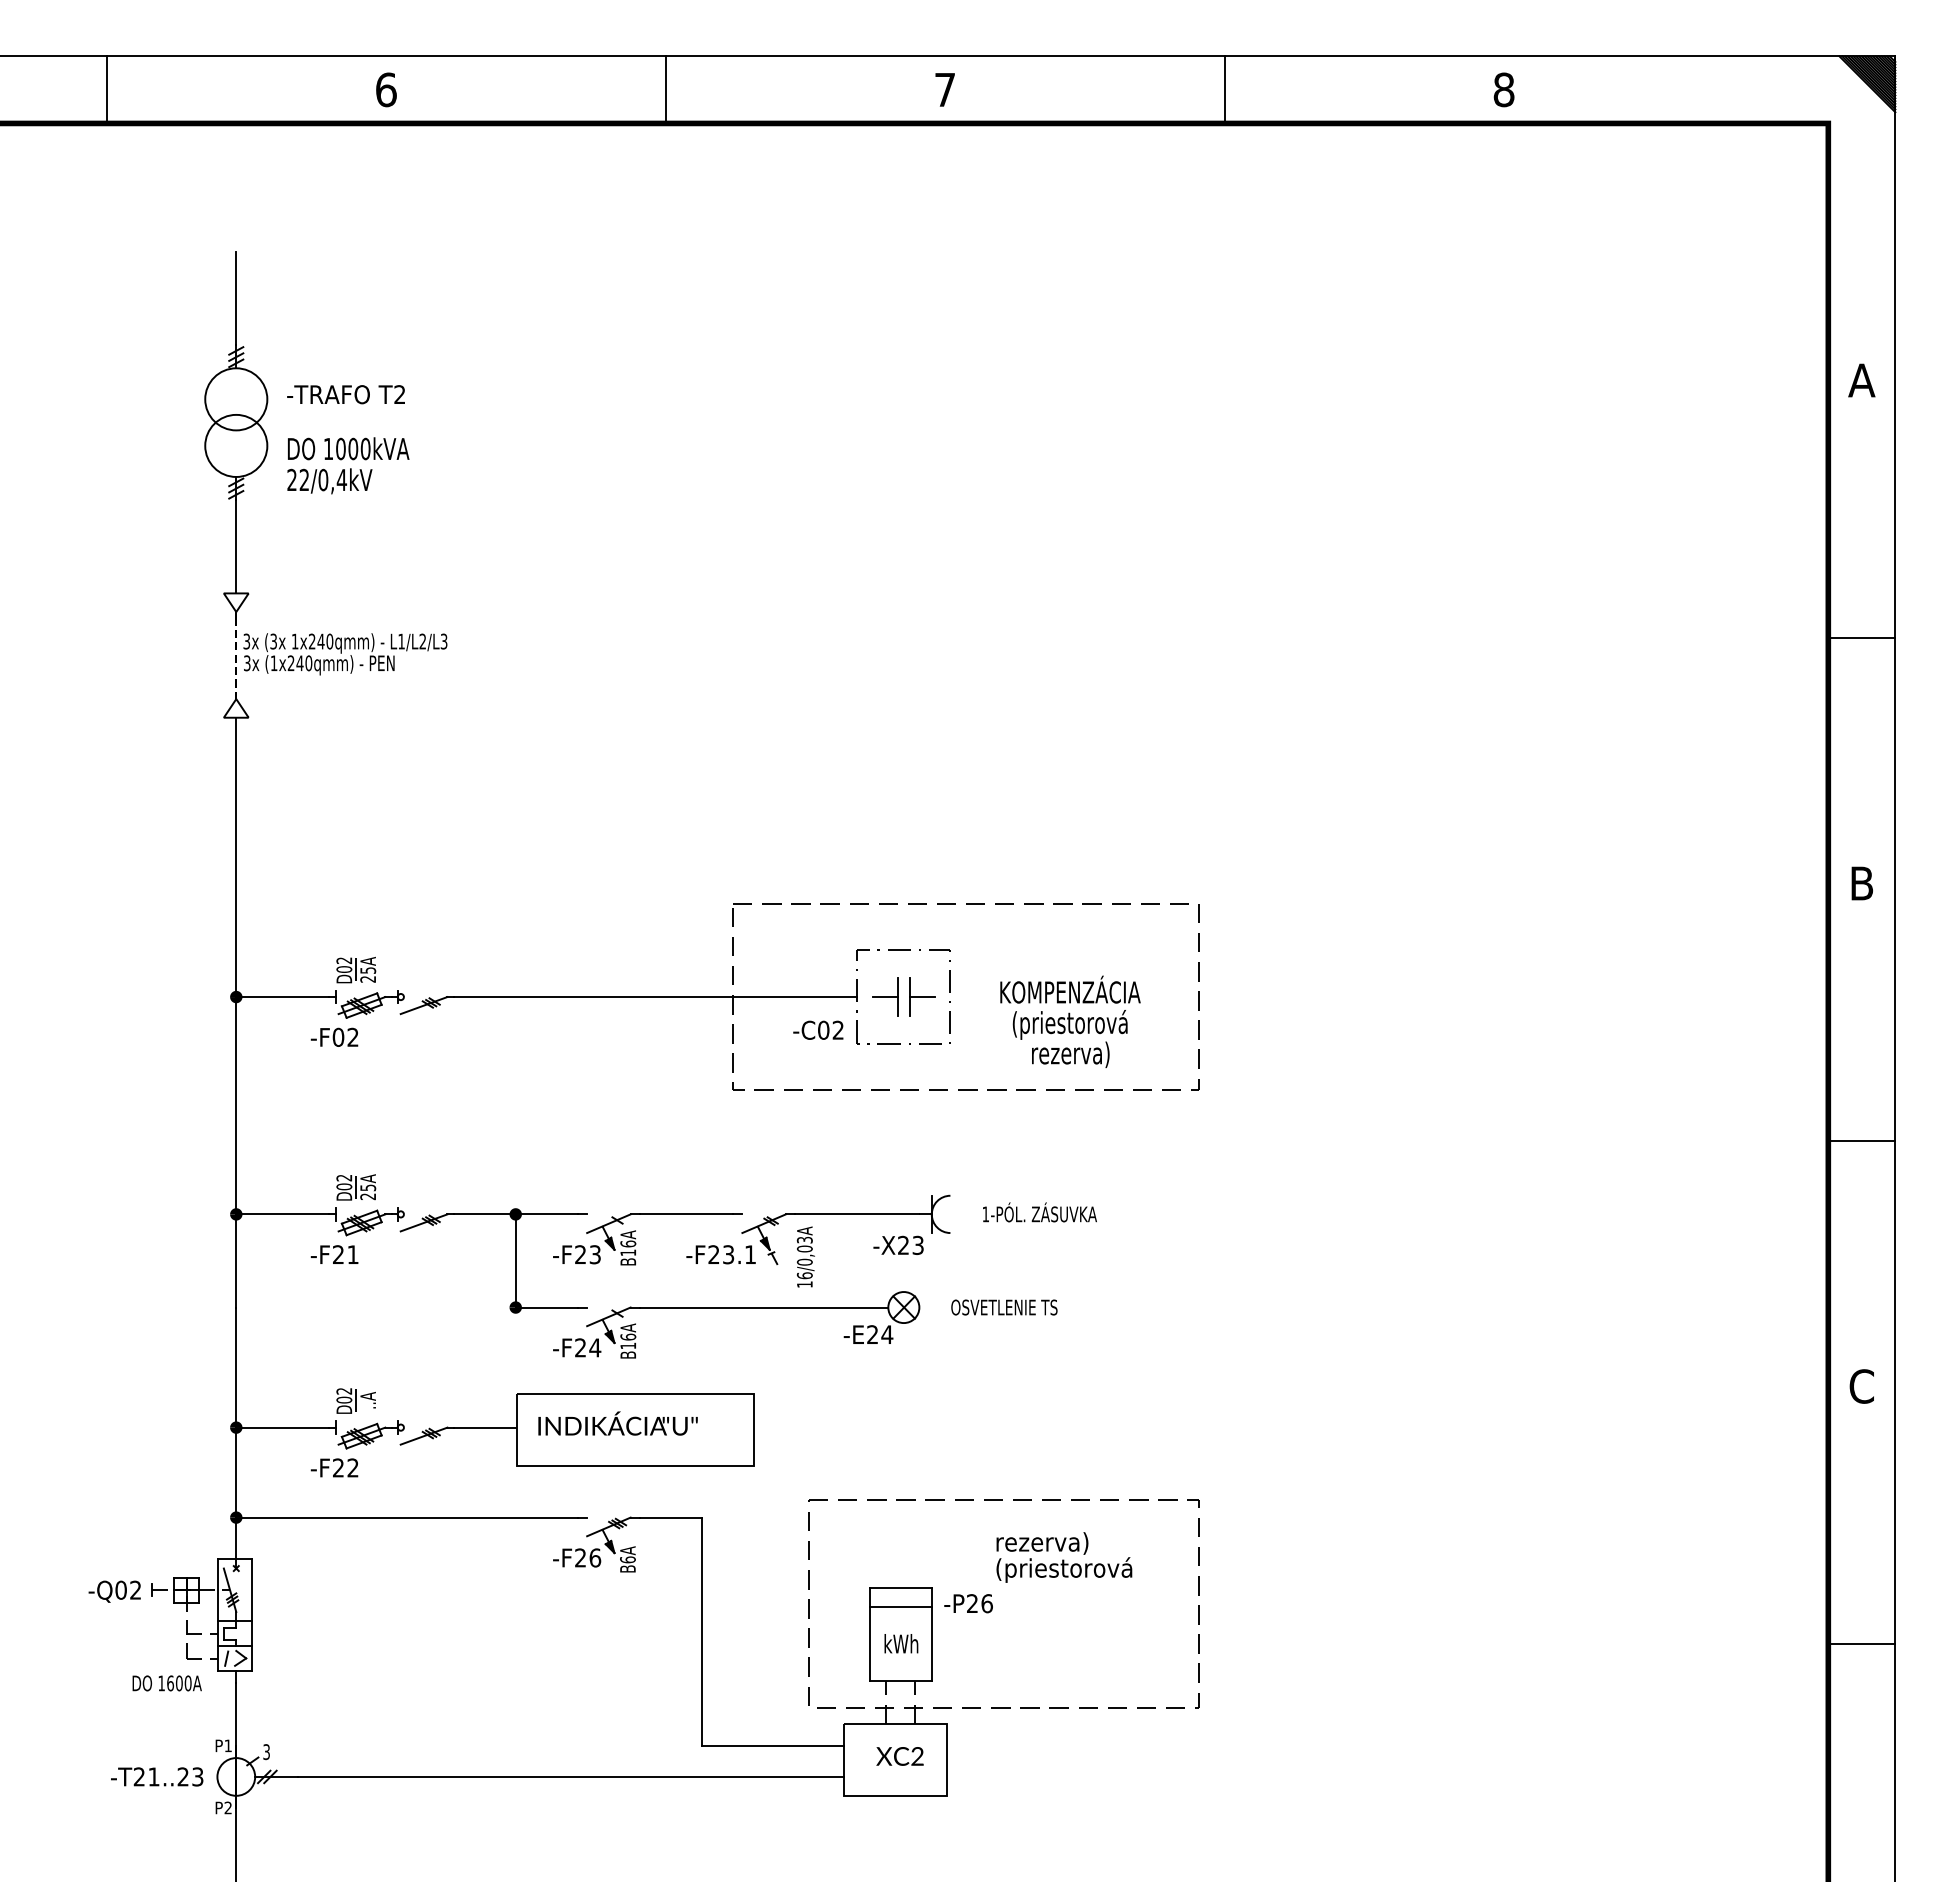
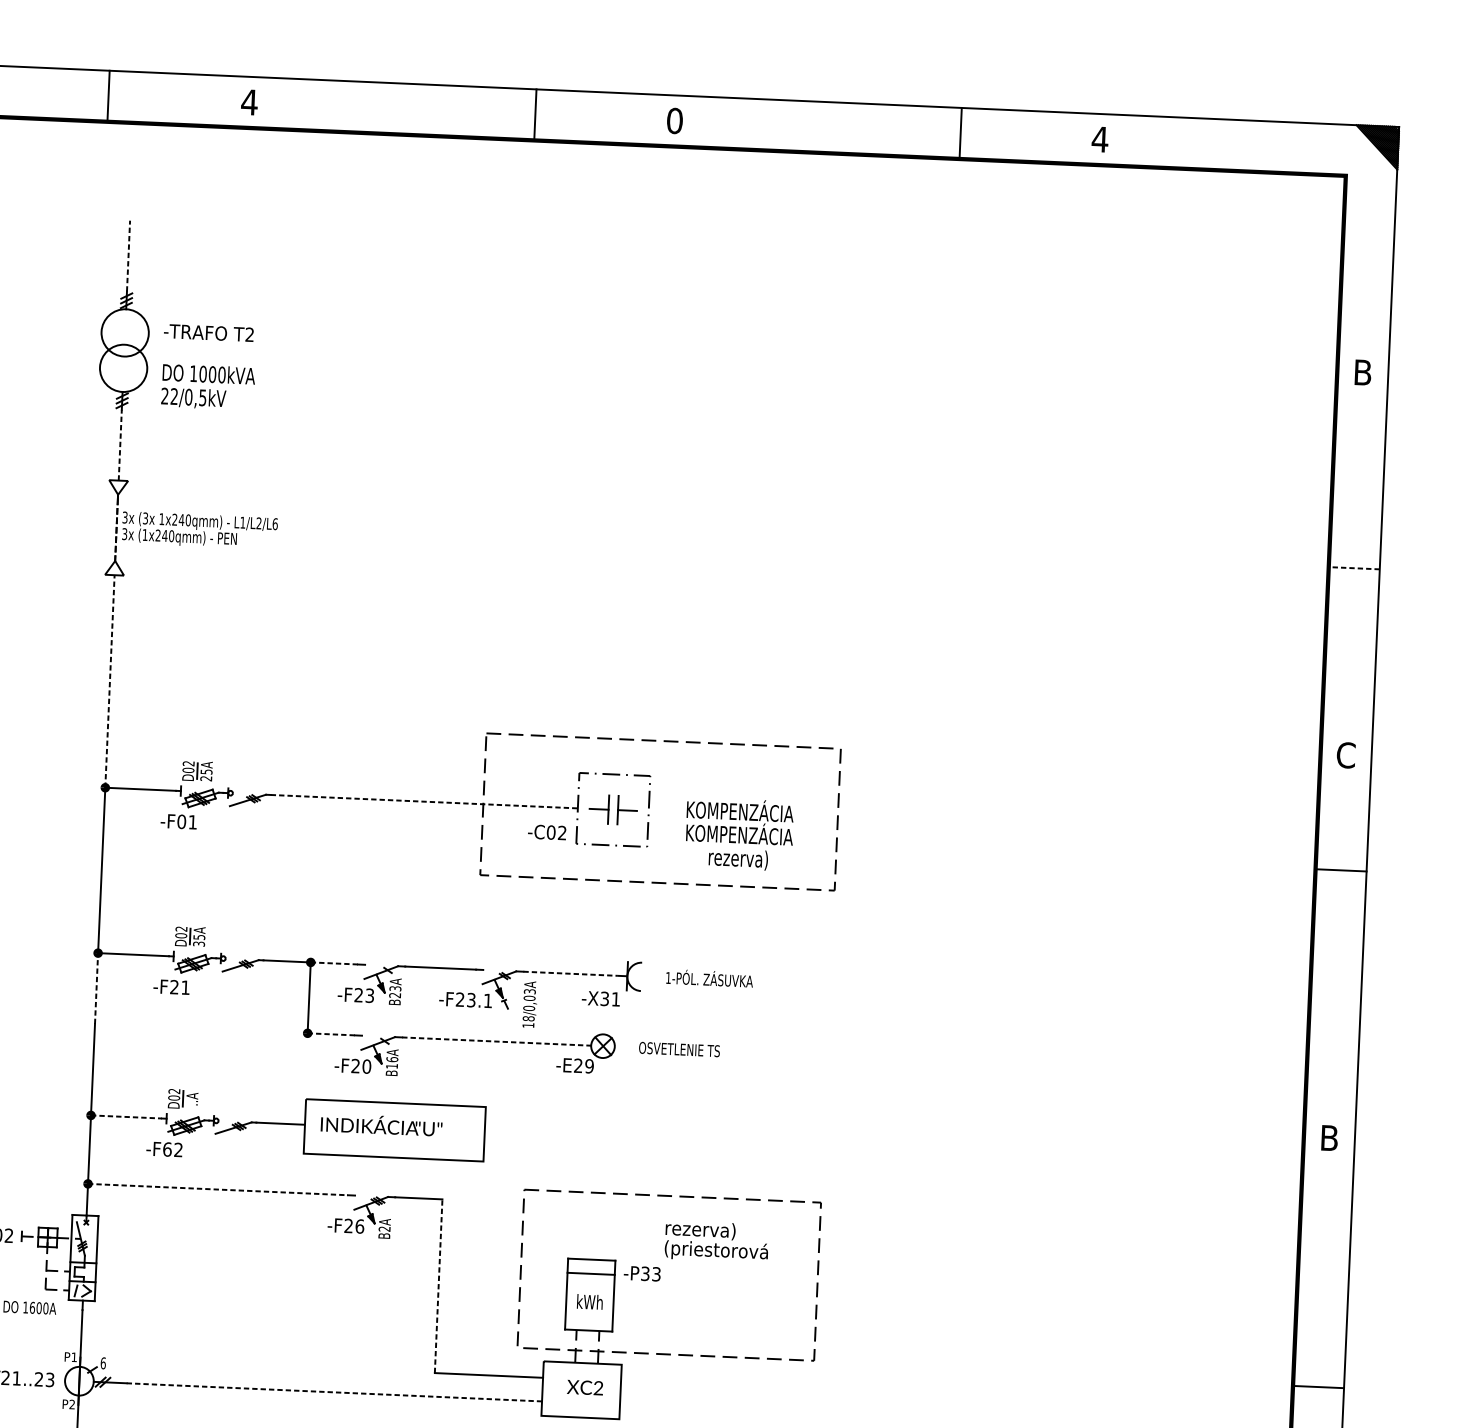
line: (106, 89) -> (108, 95), moved
text: (386, 89) -> (249, 102), 6 -> 4
line: (665, 89) -> (535, 114), moved
text: (944, 89) -> (674, 120), 7 -> 0
line: (1224, 89) -> (960, 133), moved
text: (1503, 89) -> (1099, 139), 8 -> 4
line: (236, 298) -> (128, 256), solid -> dashed
text: (1861, 380) -> (1362, 372), A -> B
text: (341, 480) -> (202, 398), 22/0,4kV -> 22/0,5kV
line: (236, 546) -> (120, 444), solid -> dashed
line: (1861, 637) -> (1354, 568), solid -> dashed
text: (443, 641) -> (274, 524), L1/L2/L3 -> L1/L2/L6
line: (236, 857) -> (110, 681), solid -> dashed
text: (1861, 883) -> (1345, 755), B -> C
line: (655, 997) -> (424, 802), solid -> dashed
text: (1070, 1022) -> (739, 834), (priestorová -> KOMPENZÁCIA
text: (352, 1036) -> (192, 821), -F02 -> -F01
line: (1861, 1140) -> (1340, 870), moved
text: (368, 1196) -> (199, 943), 25A -> 35A
line: (547, 1214) -> (334, 963), solid -> dashed
line: (857, 1214) -> (570, 973), solid -> dashed
text: (910, 1245) -> (610, 999), -X23 -> -X31
text: (628, 1248) -> (395, 992), B16A -> B23A
line: (236, 1260) -> (96, 988), solid -> dashed
text: (804, 1275) -> (528, 1018), 16/0,03A -> 18/0,03A
line: (547, 1307) -> (331, 1034), solid -> dashed
line: (764, 1307) -> (496, 1041), solid -> dashed
text: (887, 1334) -> (589, 1066), -E24 -> -E29
text: (595, 1347) -> (367, 1066), -F24 -> -F20
text: (1861, 1386) -> (1329, 1138), C -> B
line: (282, 1427) -> (126, 1116), solid -> dashed
text: (338, 1467) -> (167, 1149), -F22 -> -F62
line: (407, 1517) -> (218, 1189), solid -> dashed
text: (627, 1559) -> (384, 1228), B6A -> B2A
text: (979, 1603) -> (650, 1273), -P26 -> -P33
line: (702, 1631) -> (439, 1286), solid -> dashed
line: (1861, 1643) -> (1318, 1386), moved
text: (266, 1752) -> (103, 1363), 3 -> 6
line: (571, 1776) -> (334, 1392), solid -> dashed

